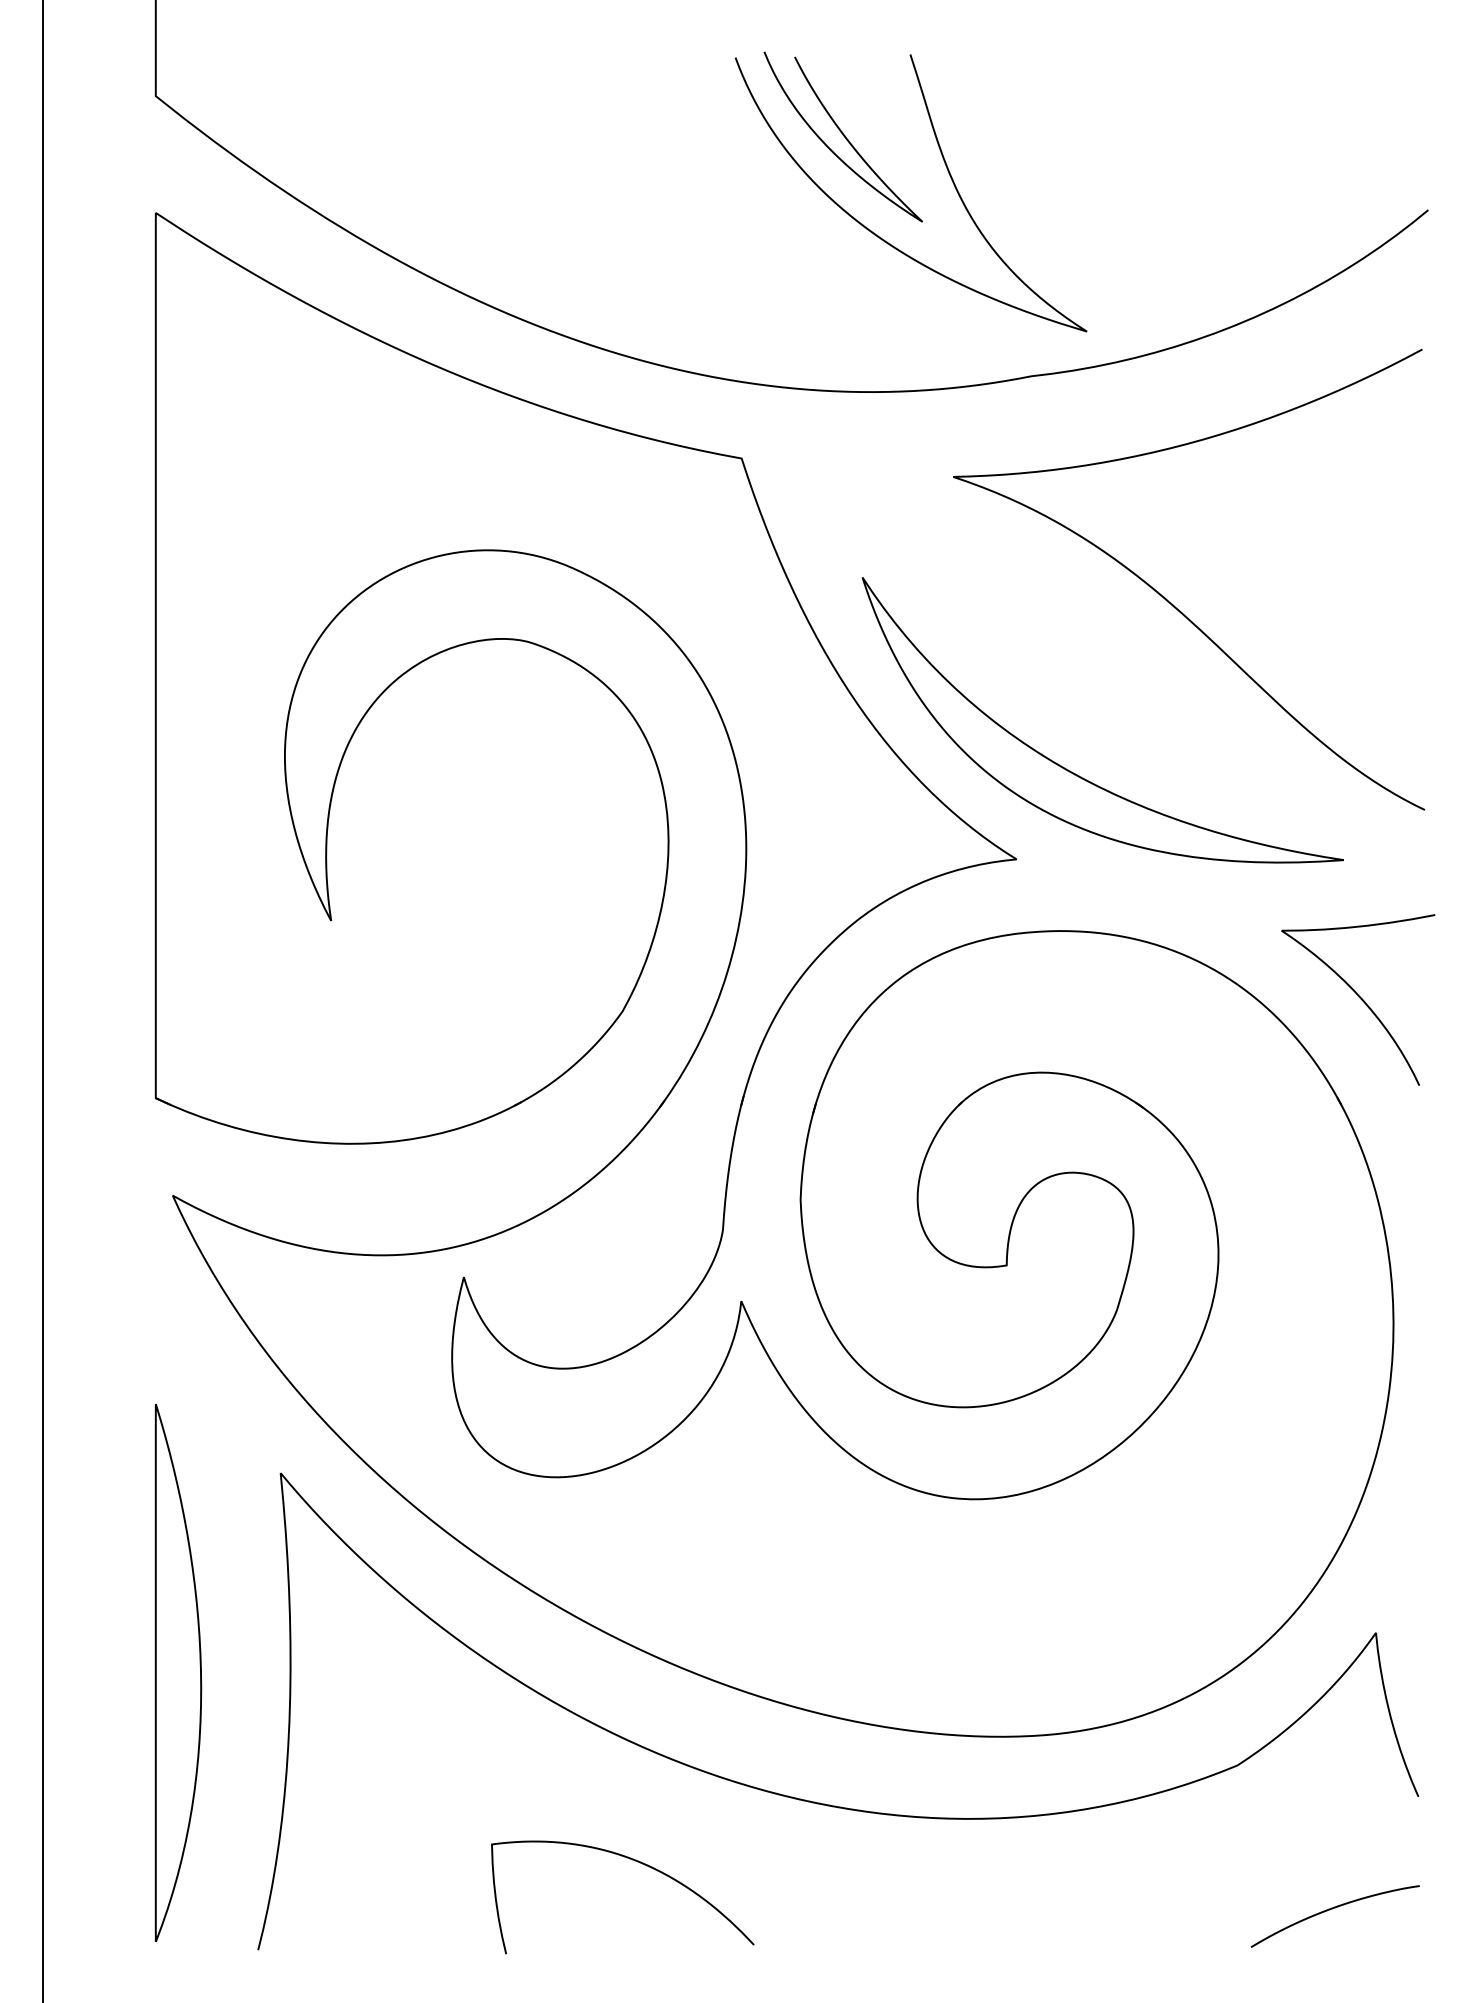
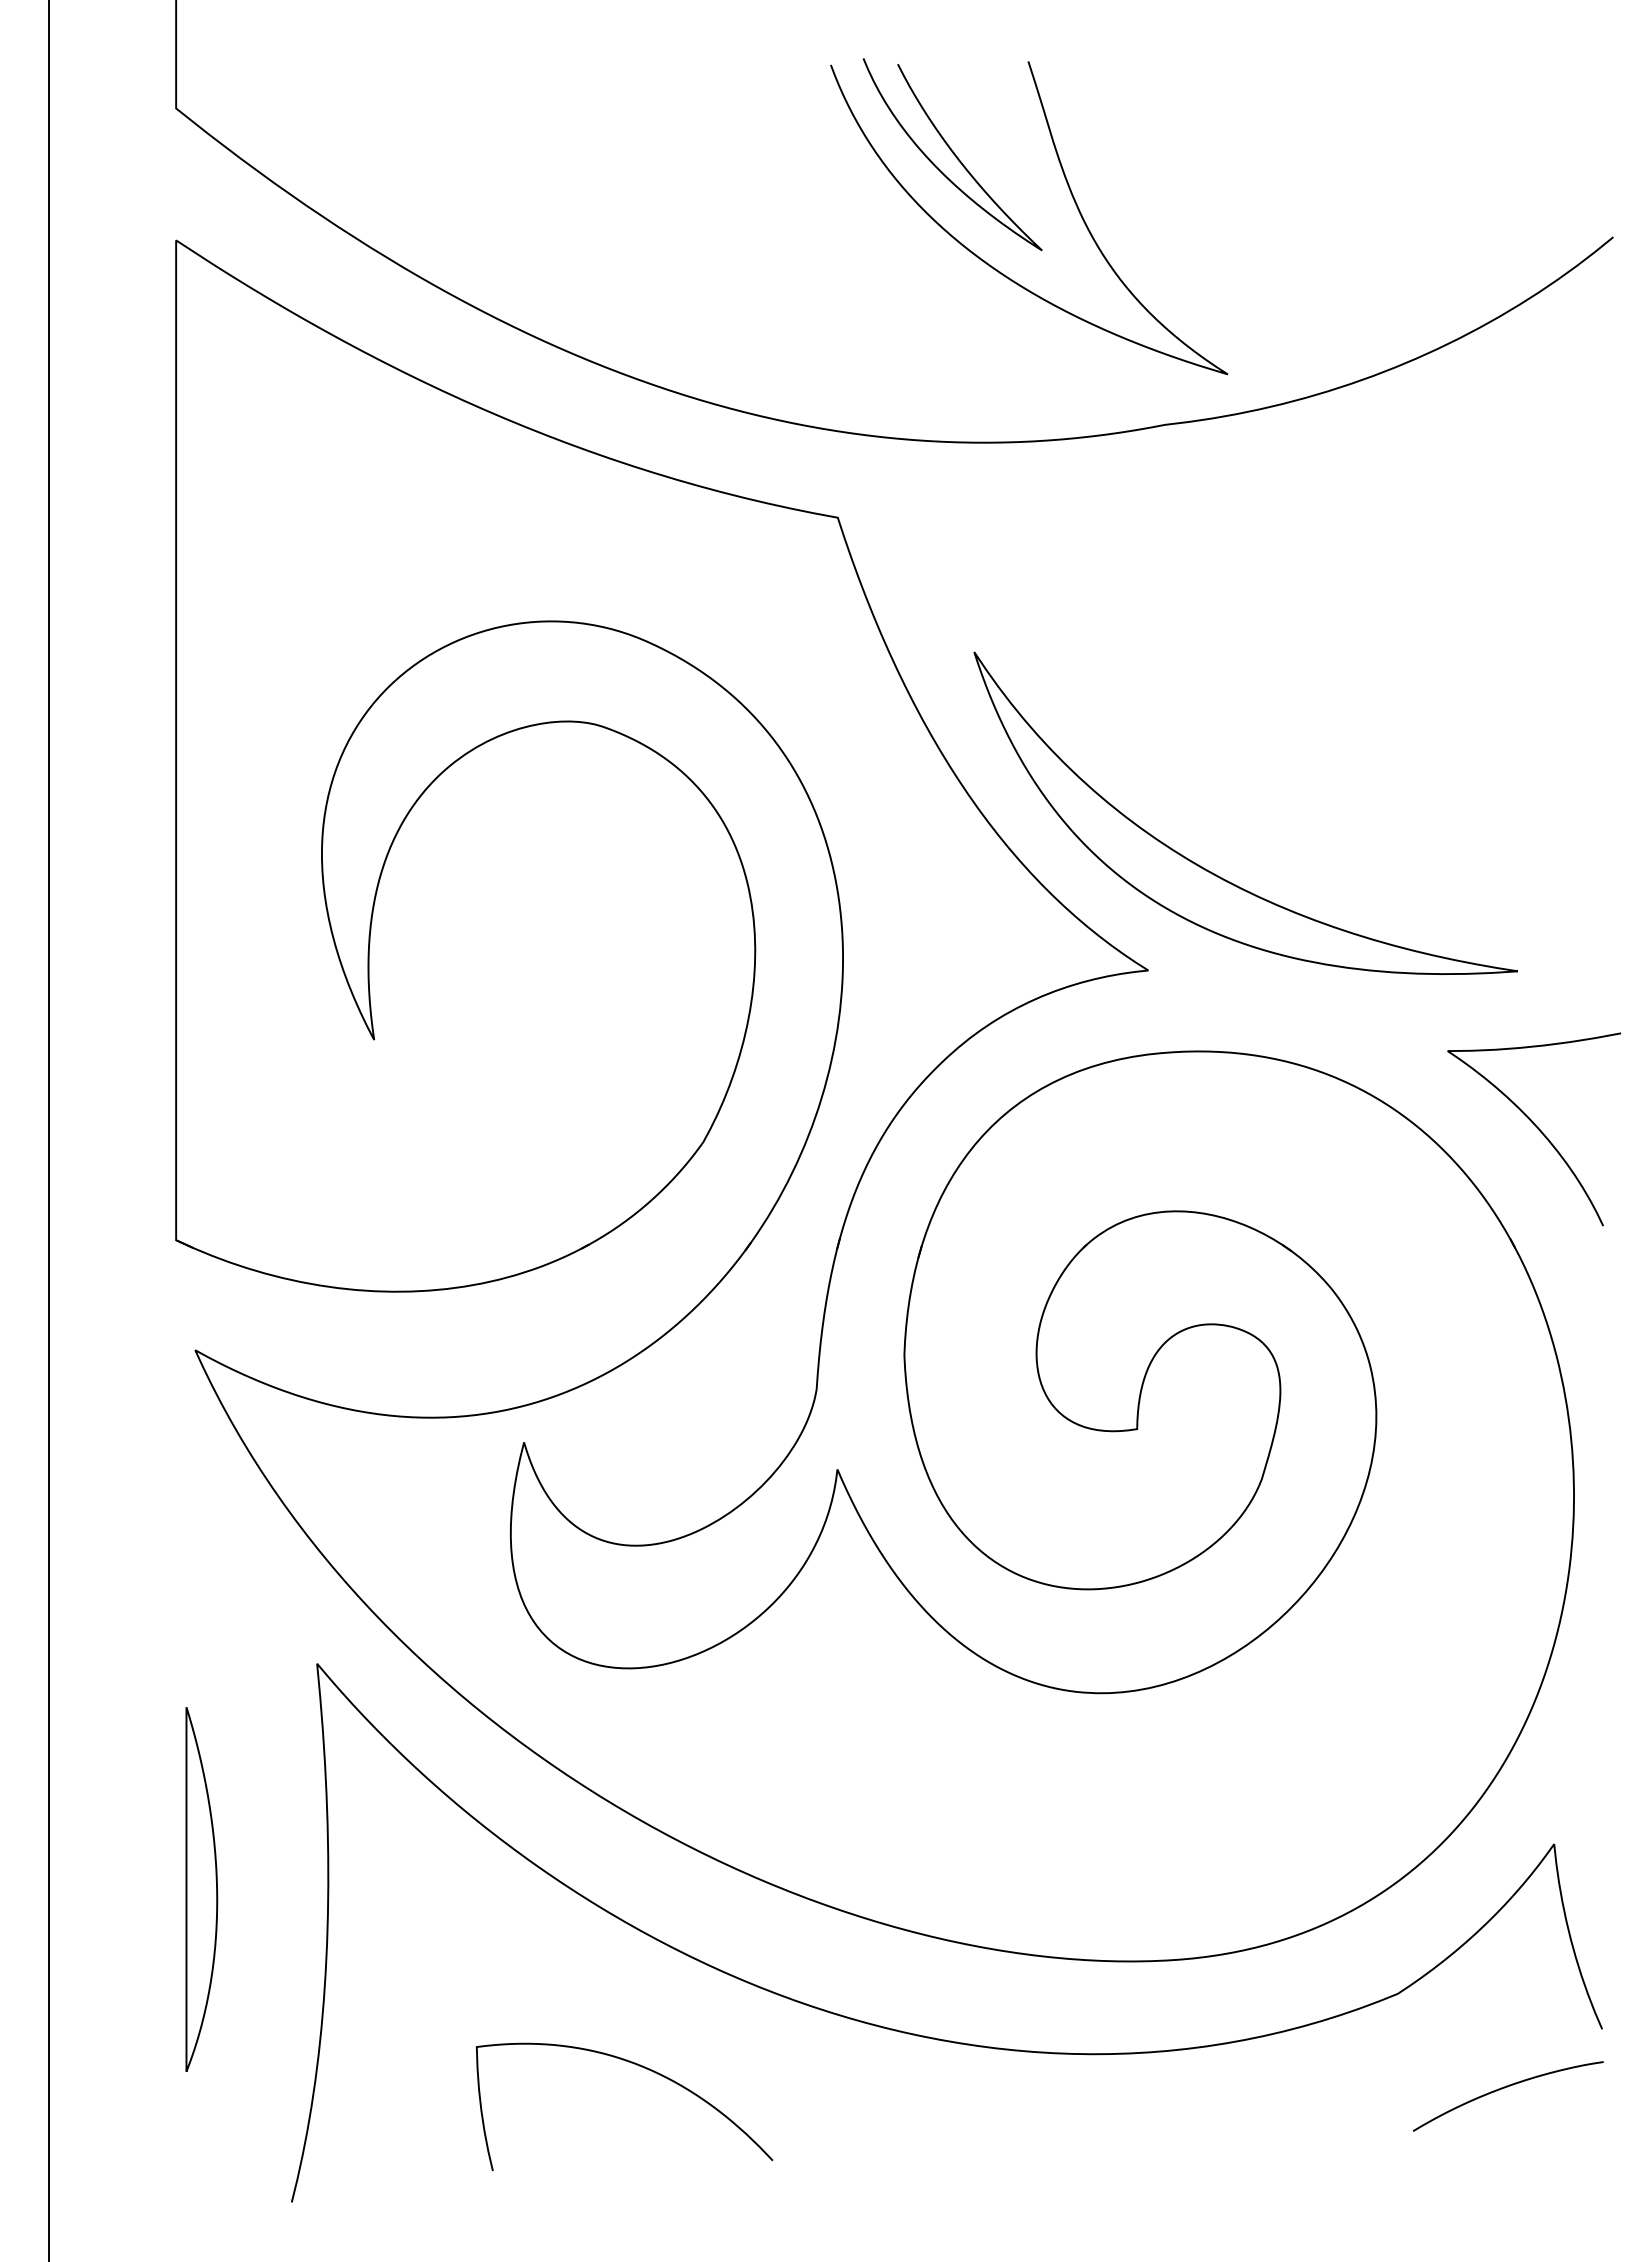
curve: (1168, 599) -> (1319, 677), removed
part: (178, 1673) -> (201, 1889), size x0.6
curve: (637, 1862) -> (641, 2067), moved
curve: (1332, 1909) -> (1505, 2088), moved

